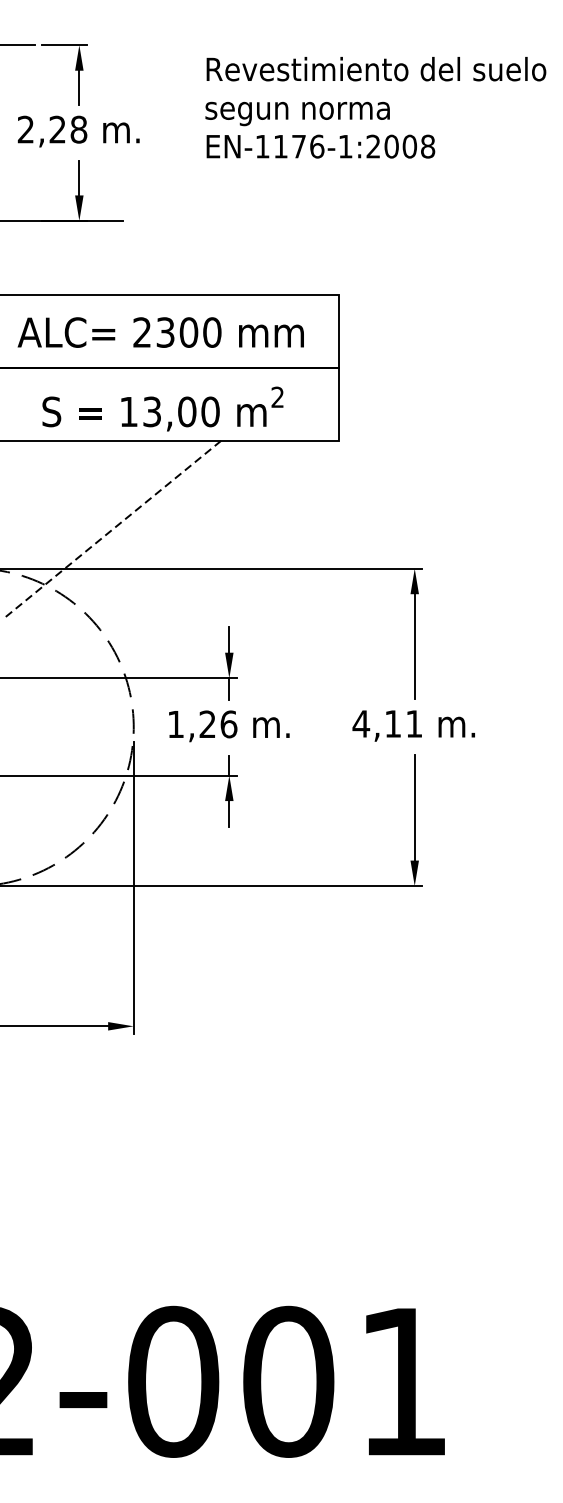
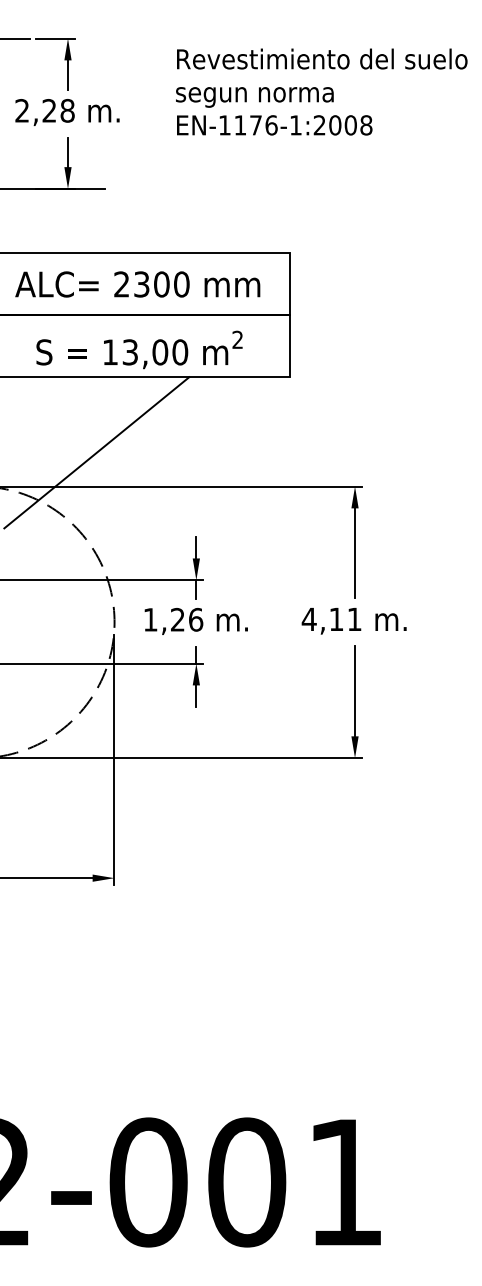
line: (112, 530) -> (96, 453), dashed -> solid

